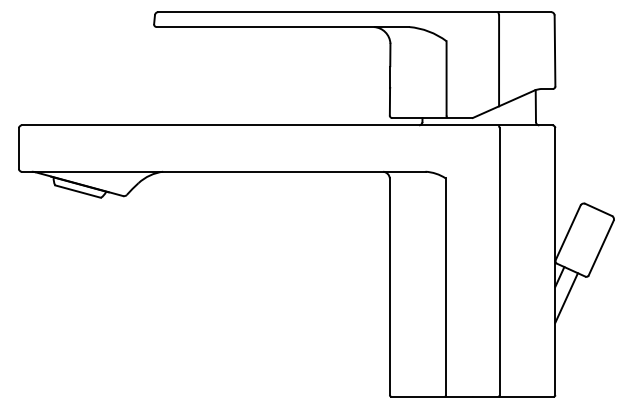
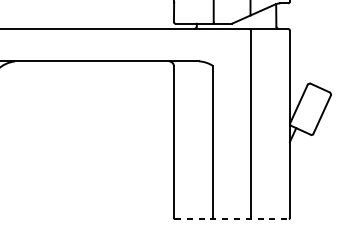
line: (566, 297) -> (297, 149), removed
line: (473, 396) -> (232, 218), solid -> dashed

